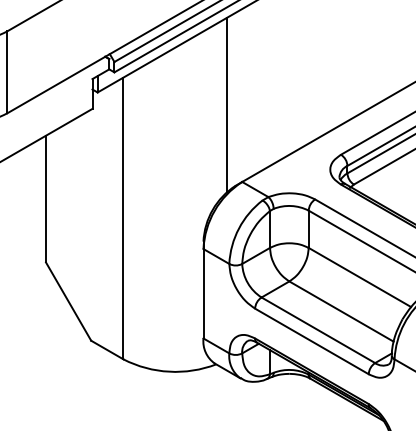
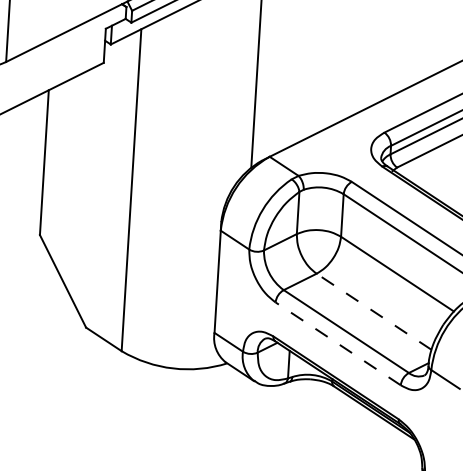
line: (341, 311) -> (374, 311), solid -> dashed
line: (311, 341) -> (337, 343), solid -> dashed

